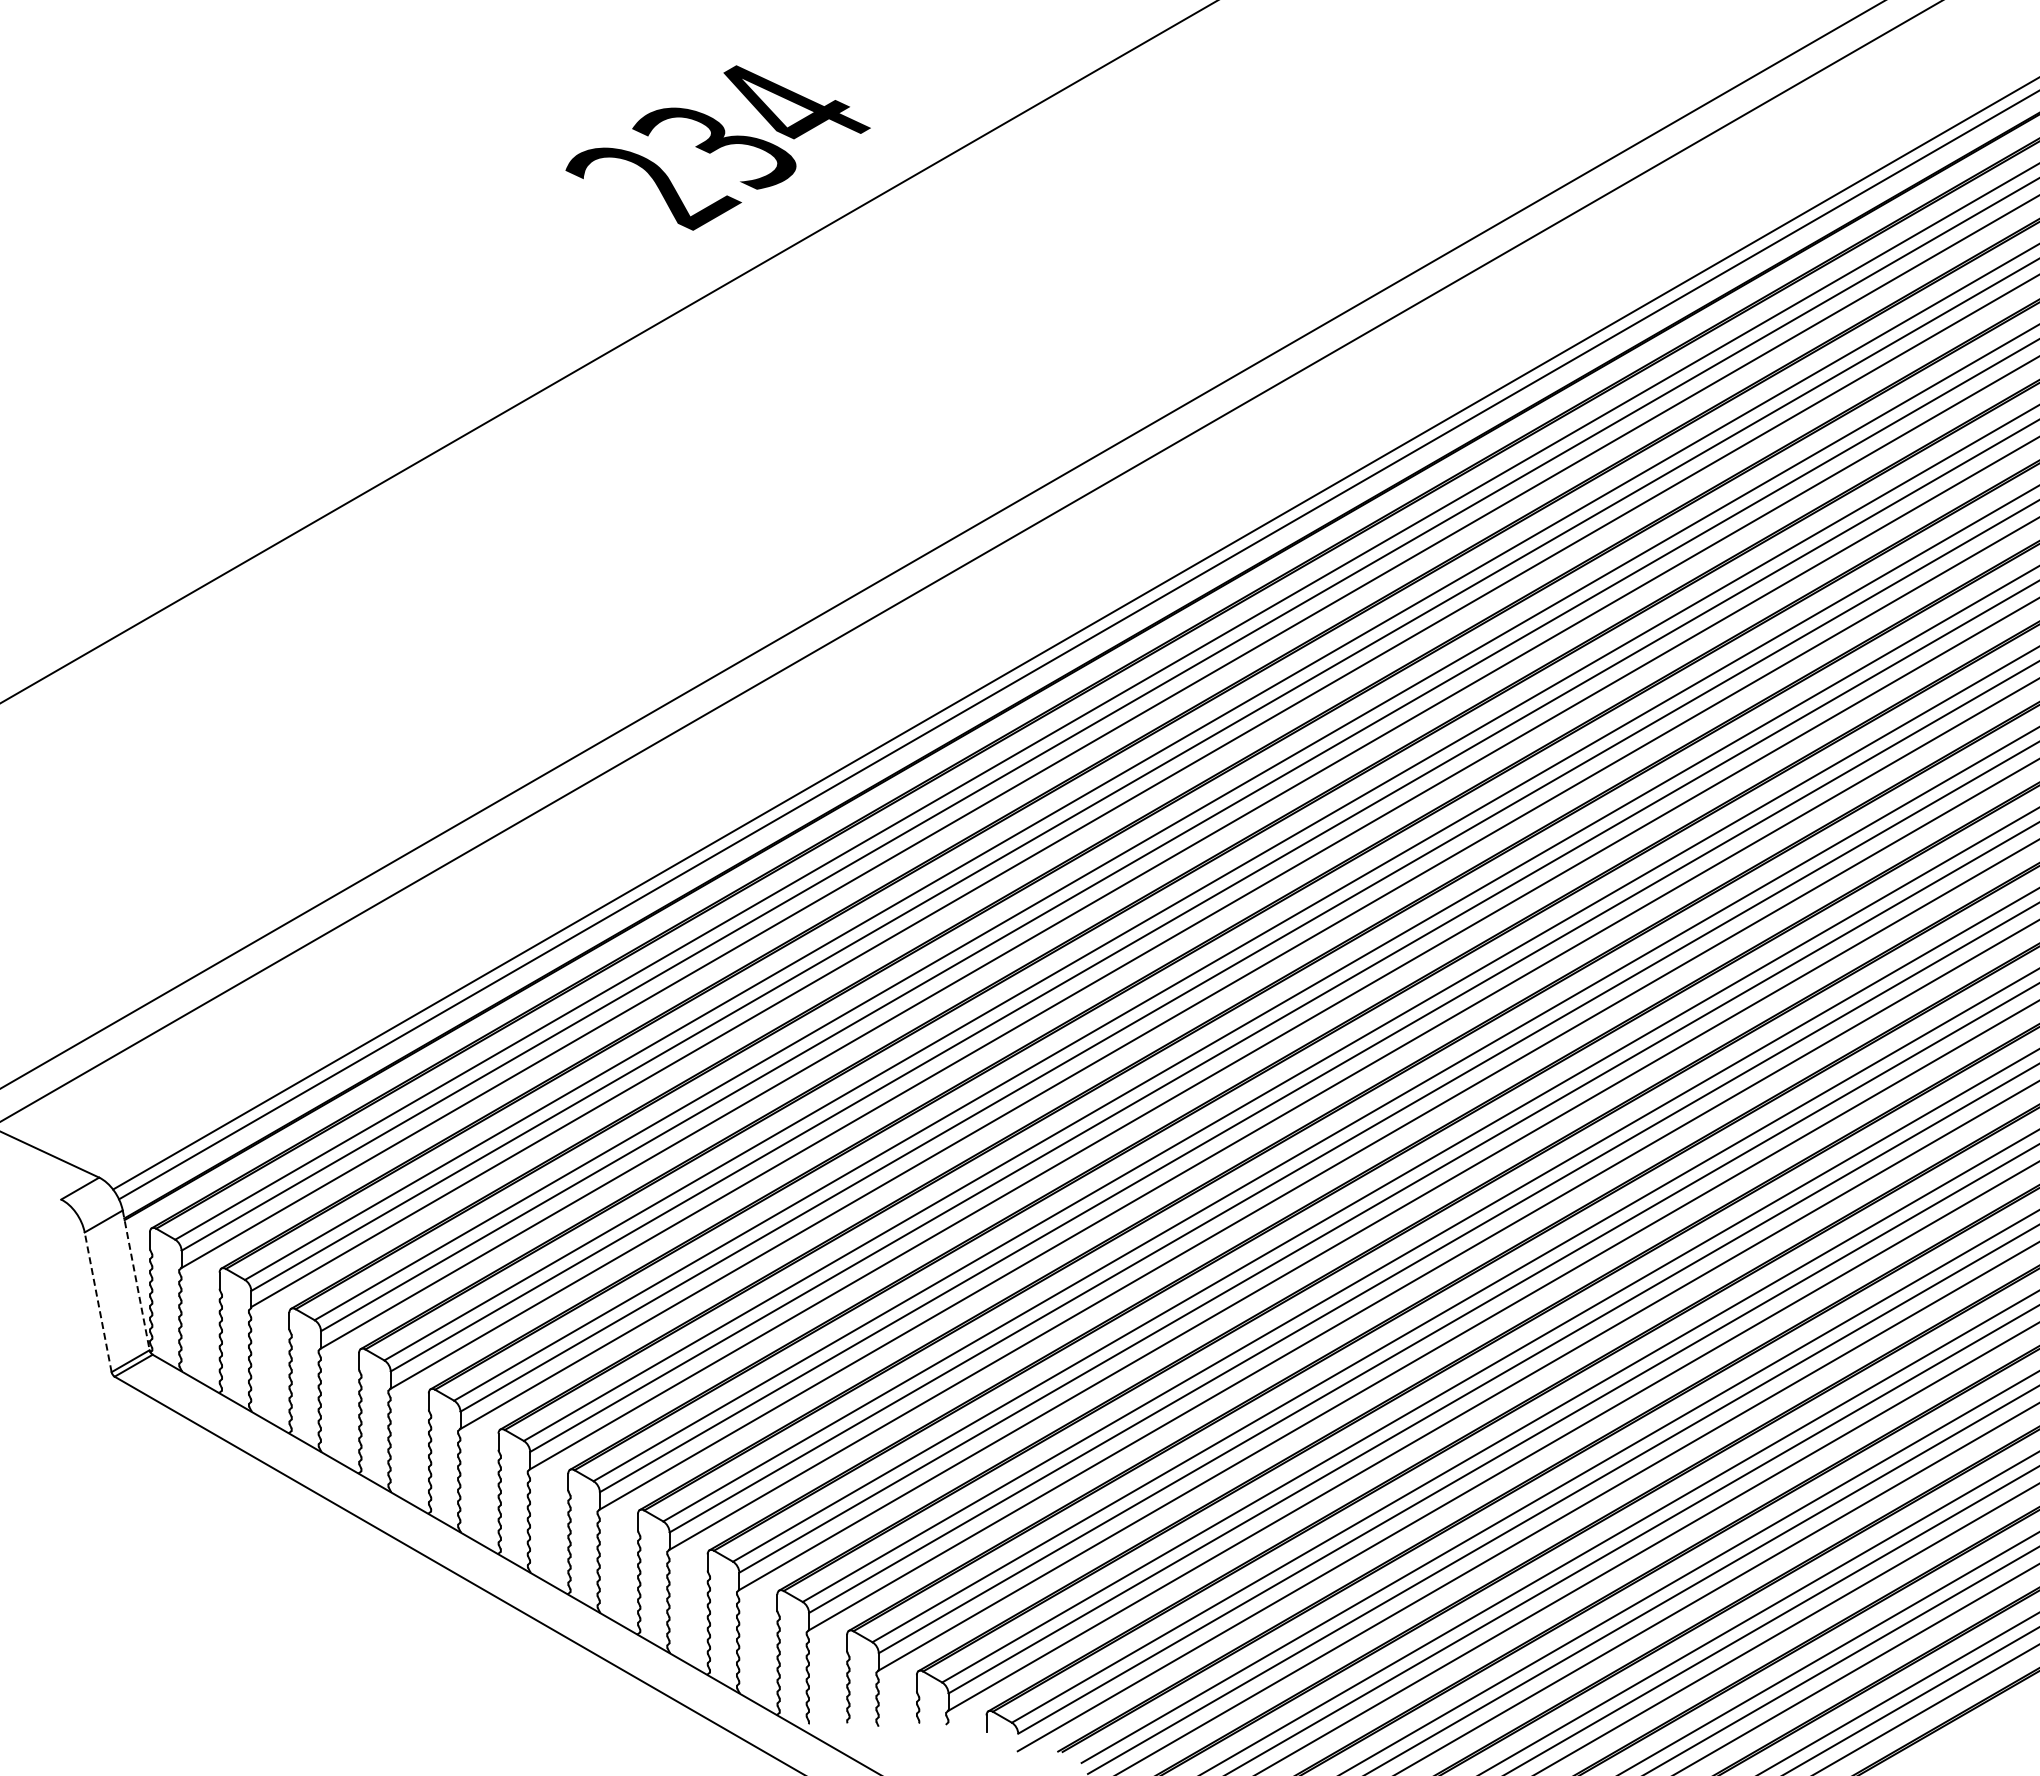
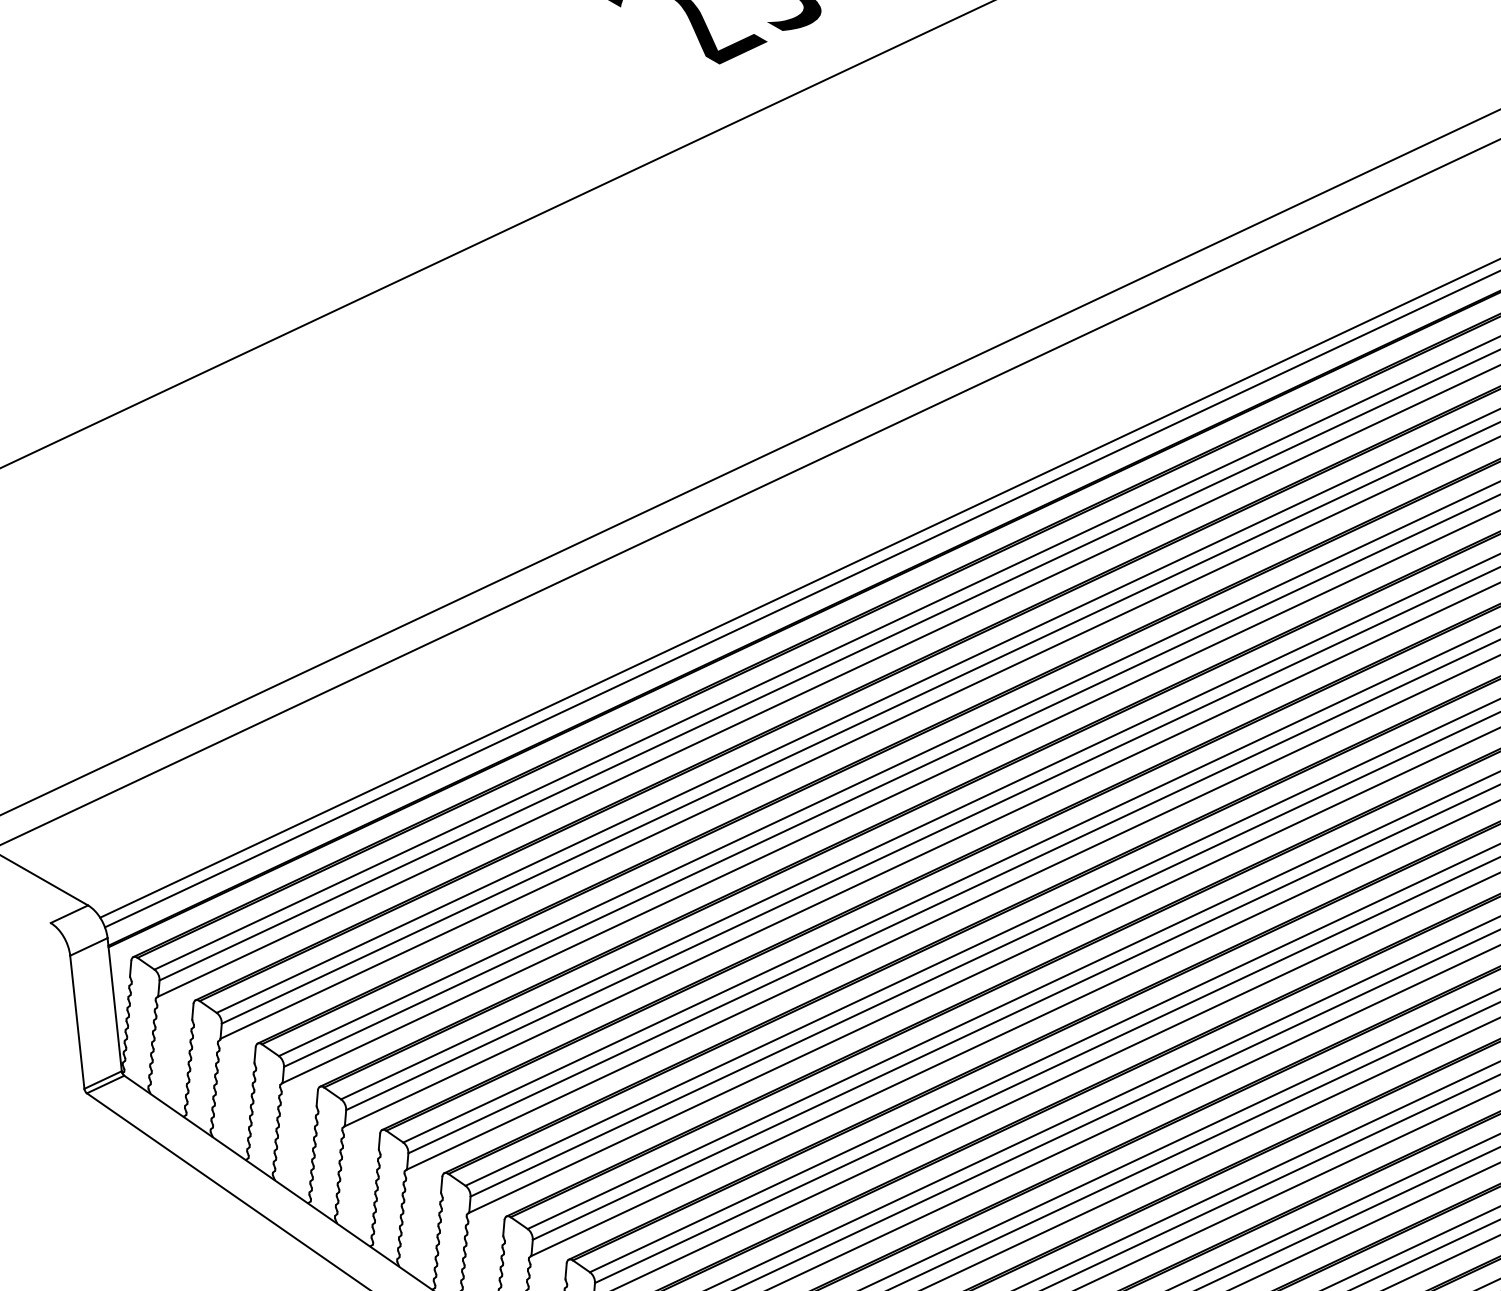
line: (136, 1280) -> (114, 1004), dashed -> solid
line: (98, 1301) -> (77, 1021), dashed -> solid

